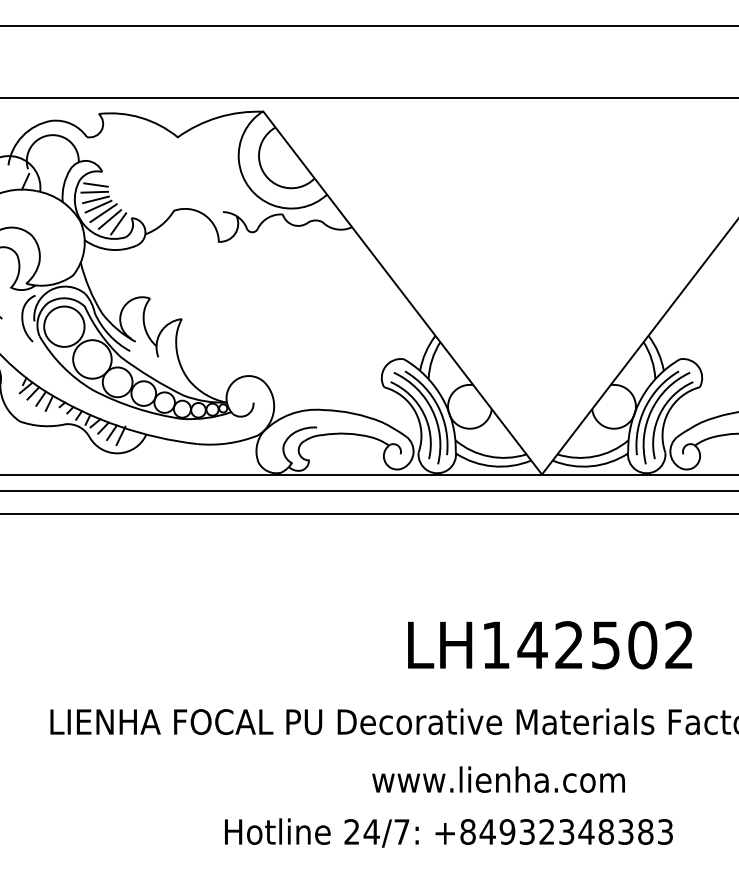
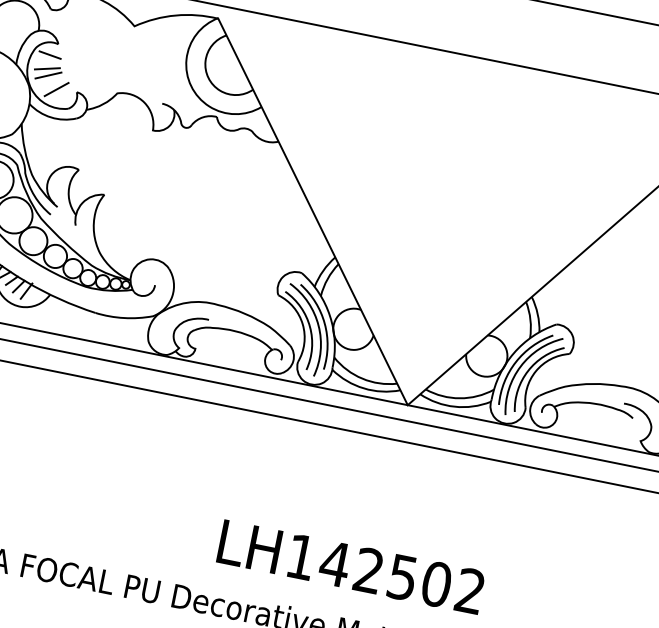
line: (94, 191) -> (47, 60), removed
line: (103, 213) -> (51, 82), removed
line: (118, 223) -> (63, 94), removed
text: (549, 645) -> (350, 567), moved

